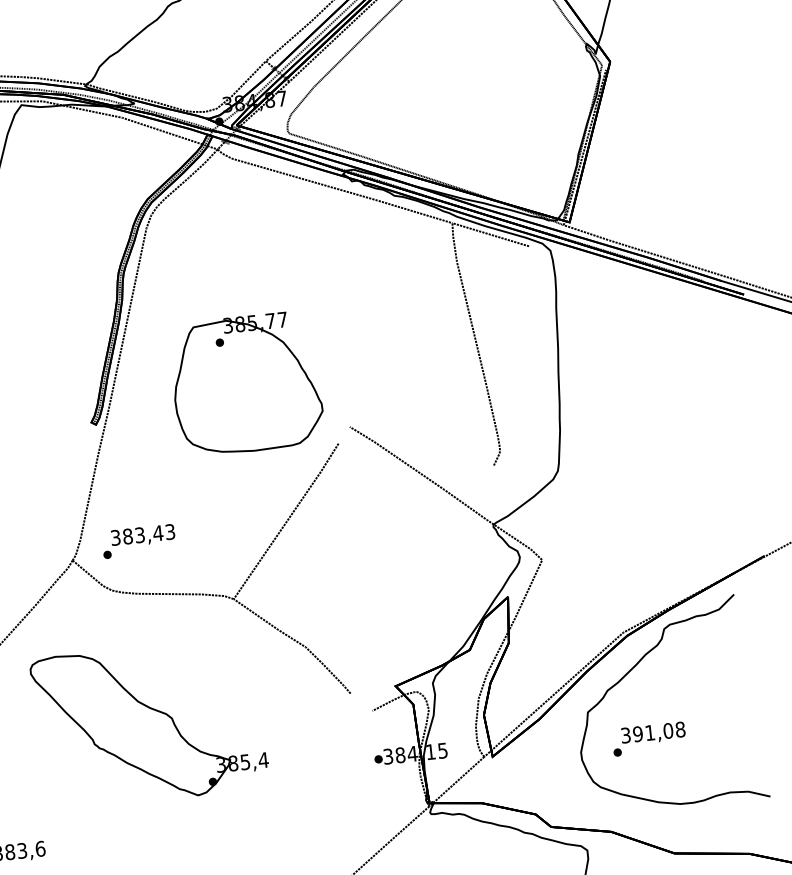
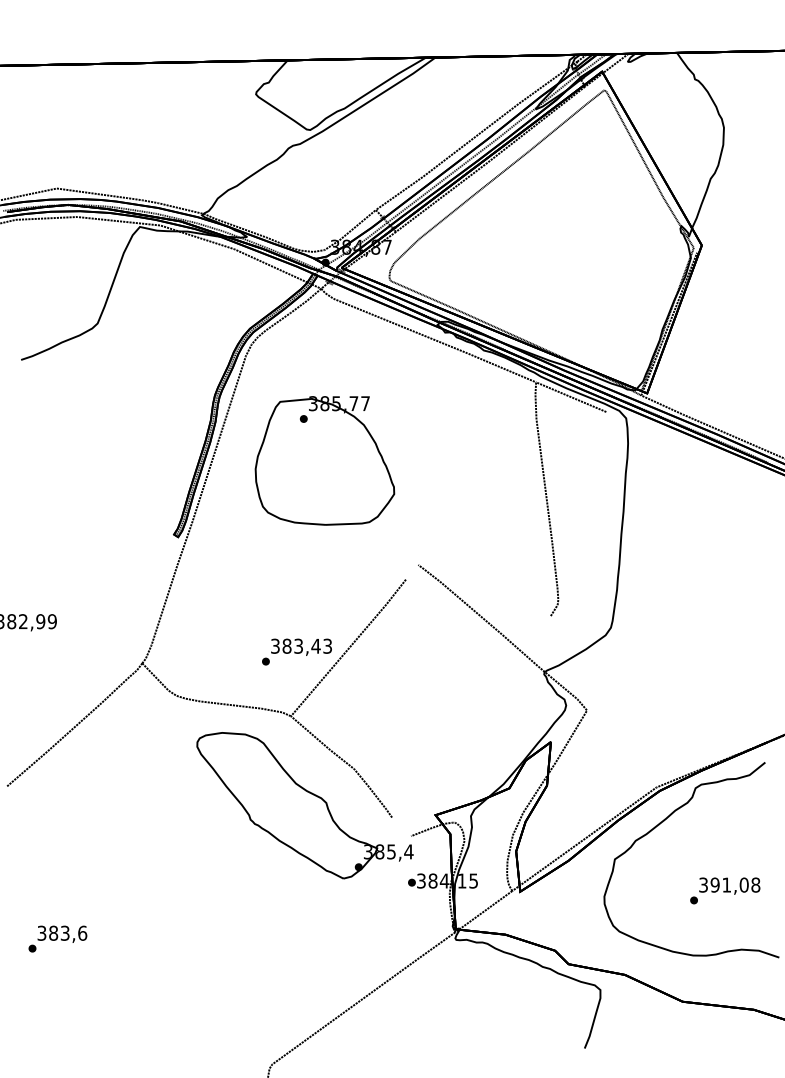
part: (246, 383) -> (324, 460), moved
text: (138, 540) -> (296, 651), moved
part: (149, 723) -> (304, 805), moved
text: (649, 738) -> (725, 890), moved

